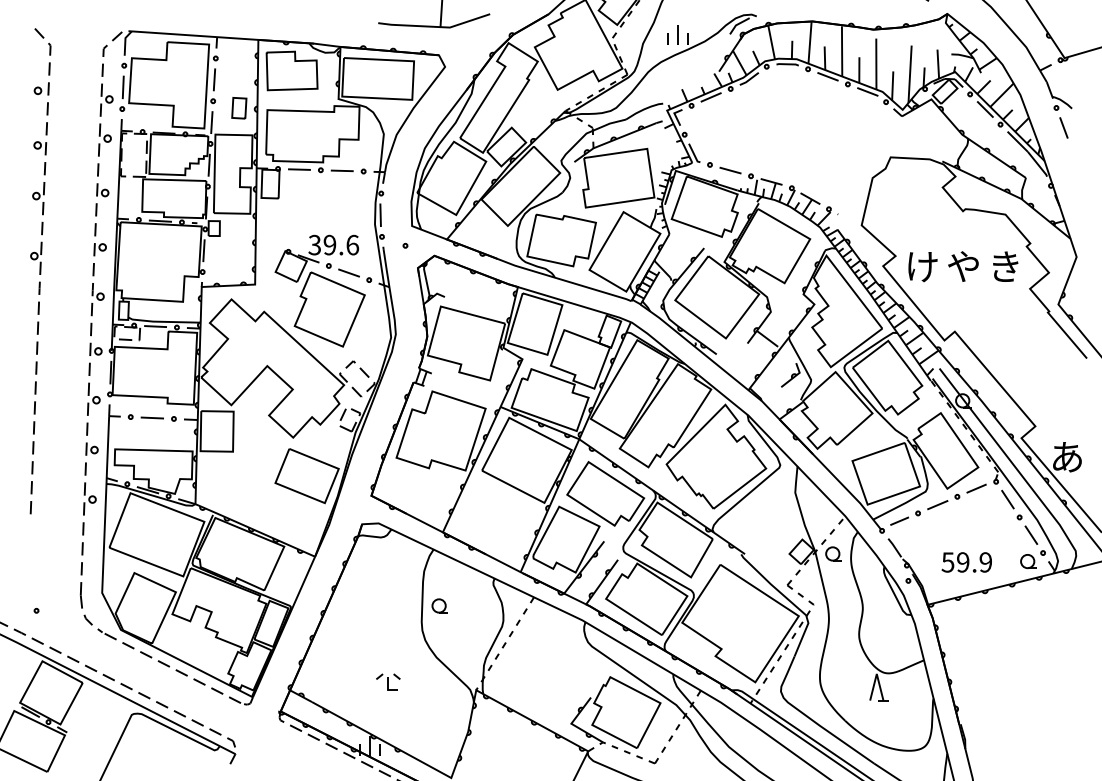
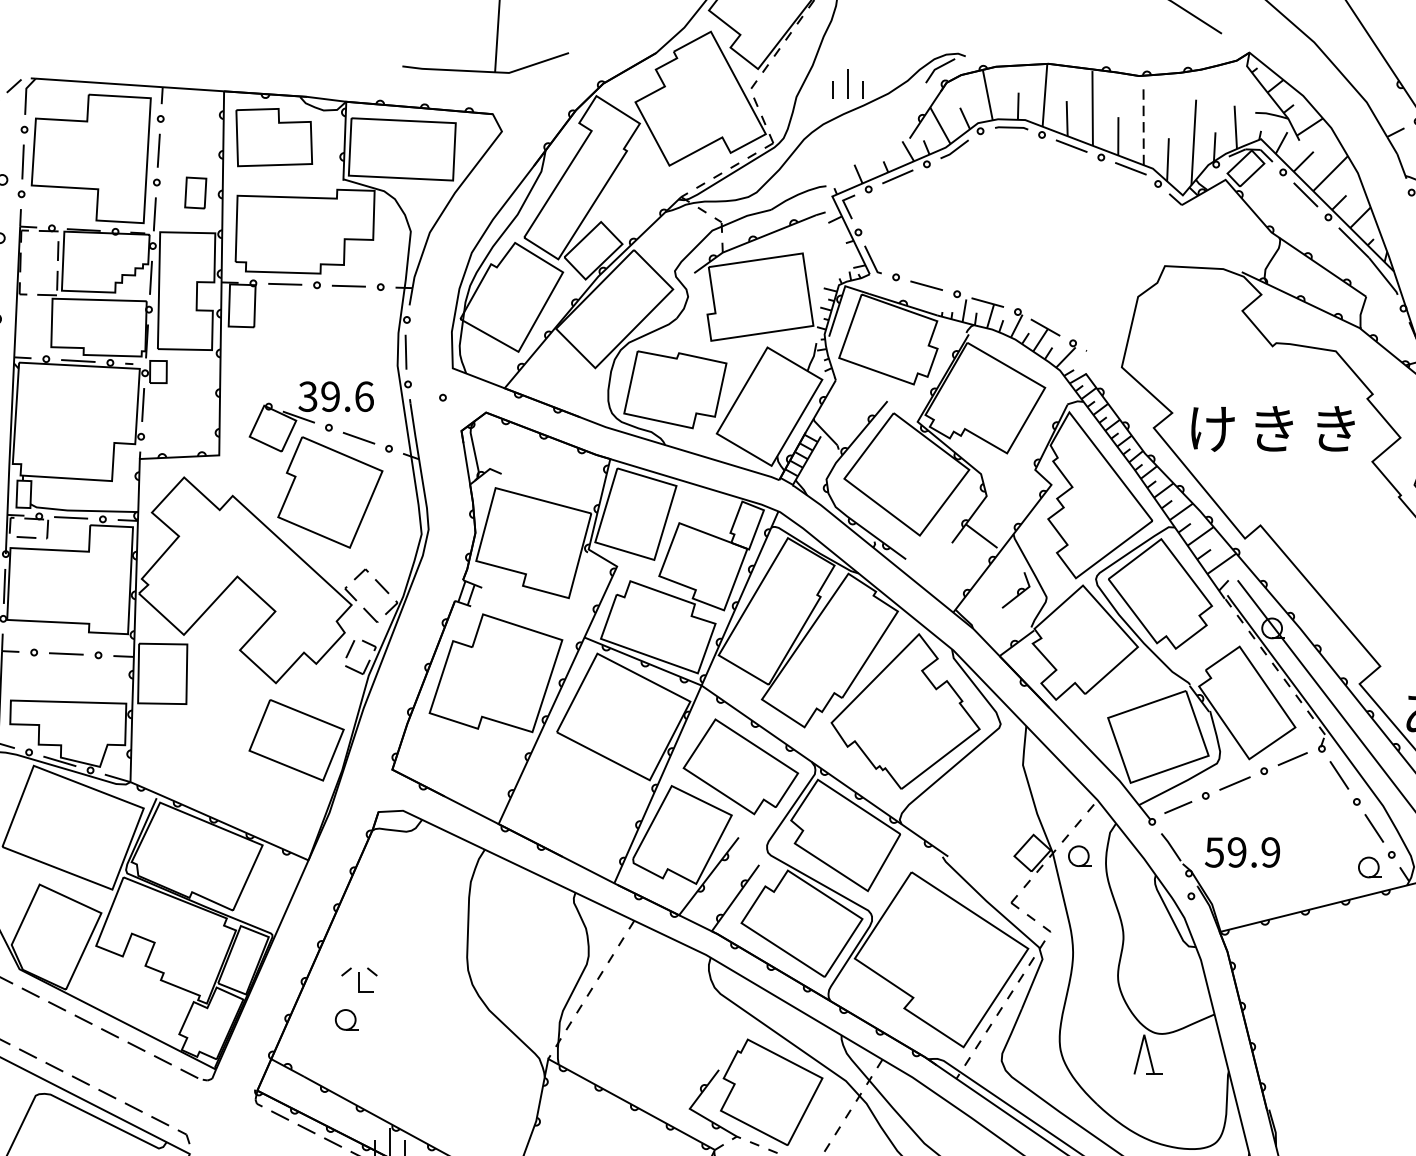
line: (876, 63) -> (1143, 126), solid -> dashed
text: (963, 266) -> (1273, 428), や -> き
text: (966, 562) -> (1242, 852), moved
part: (439, 605) -> (346, 1019), moved
part: (388, 681) -> (359, 979), moved

